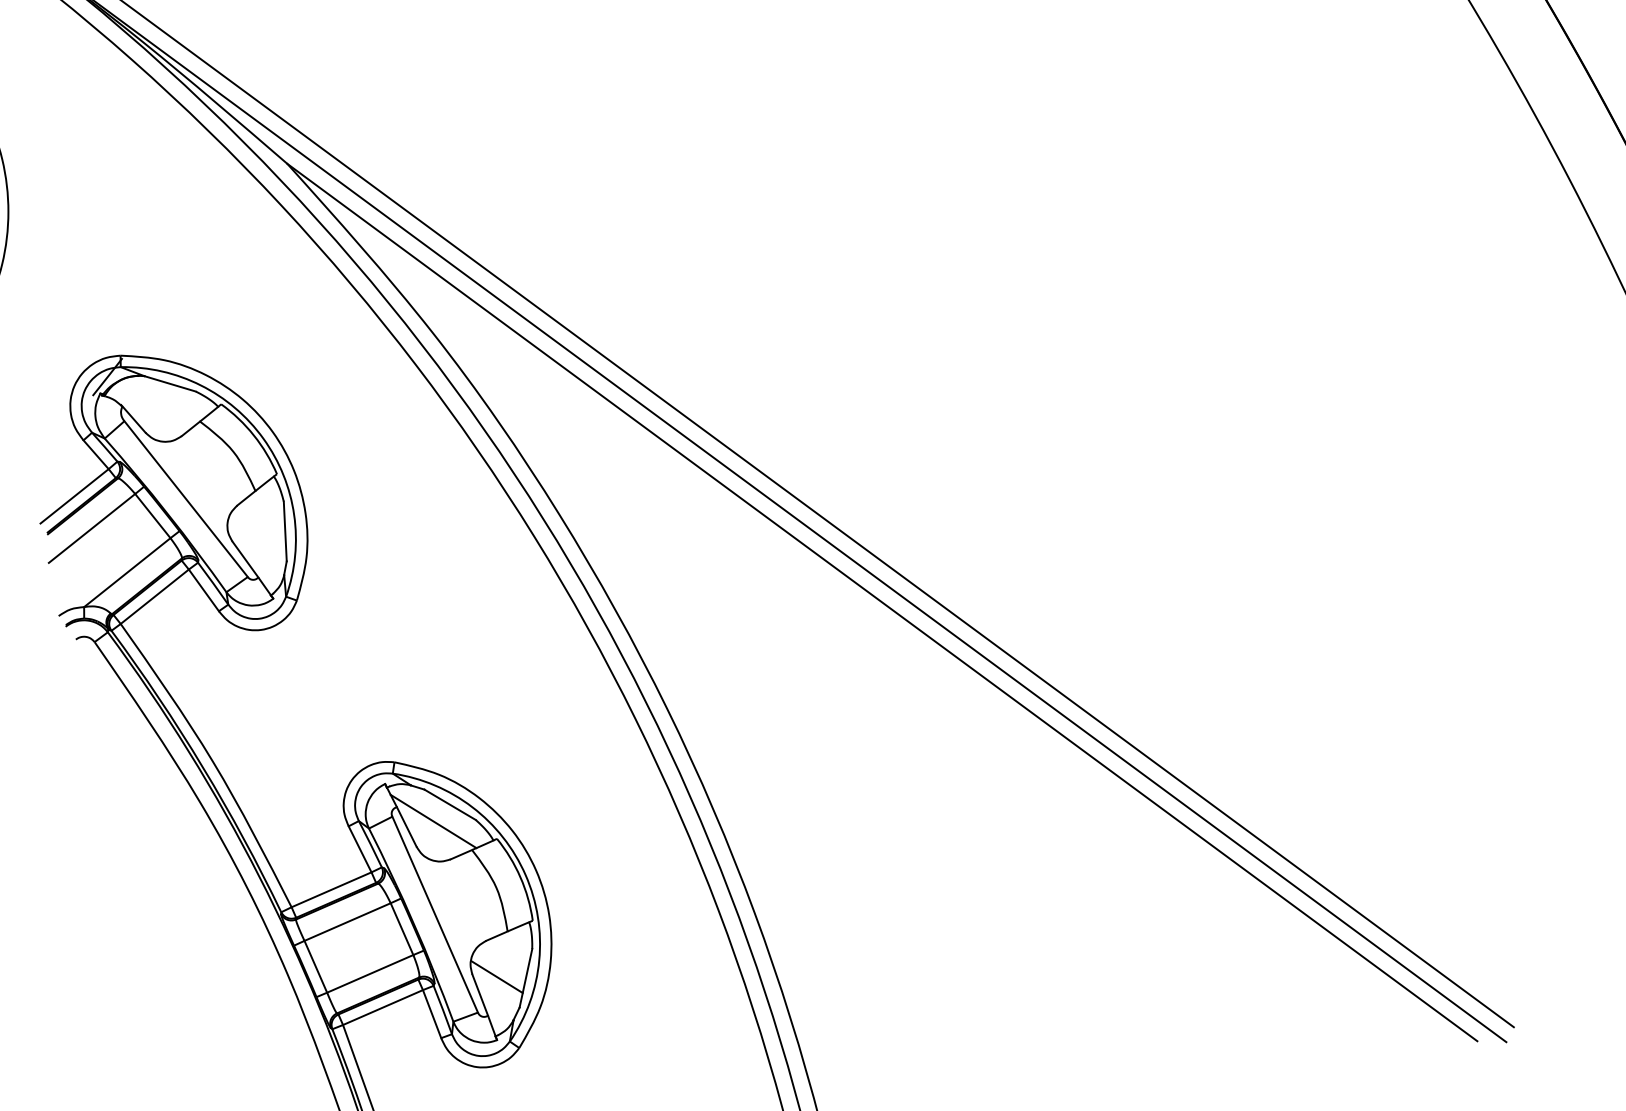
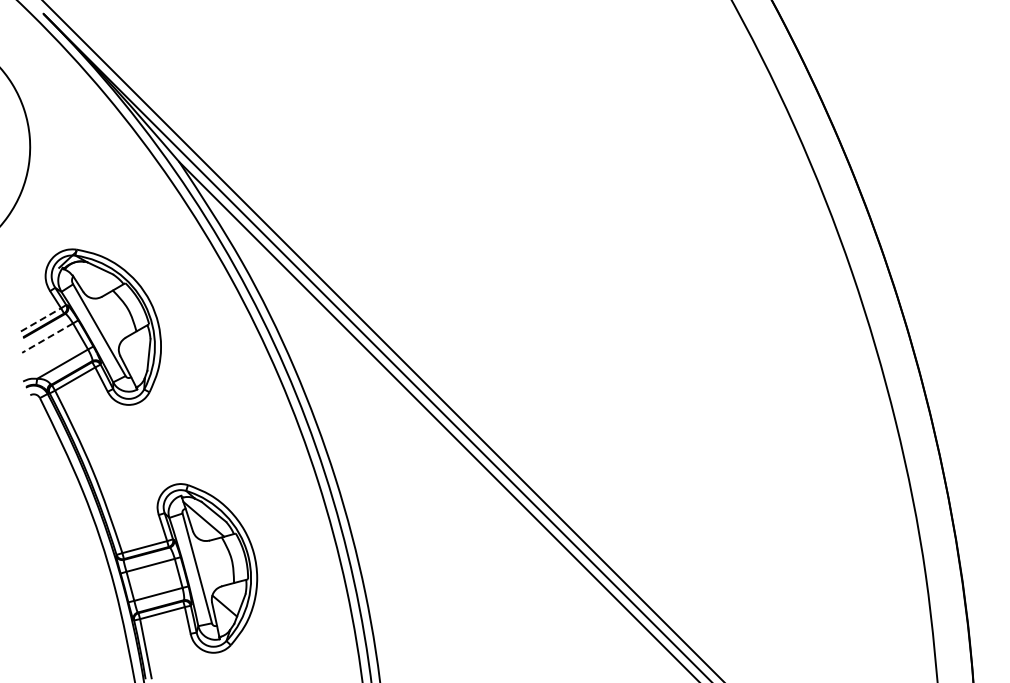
line: (75, 495) -> (41, 319), solid -> dashed
line: (91, 529) -> (47, 338), solid -> dashed

